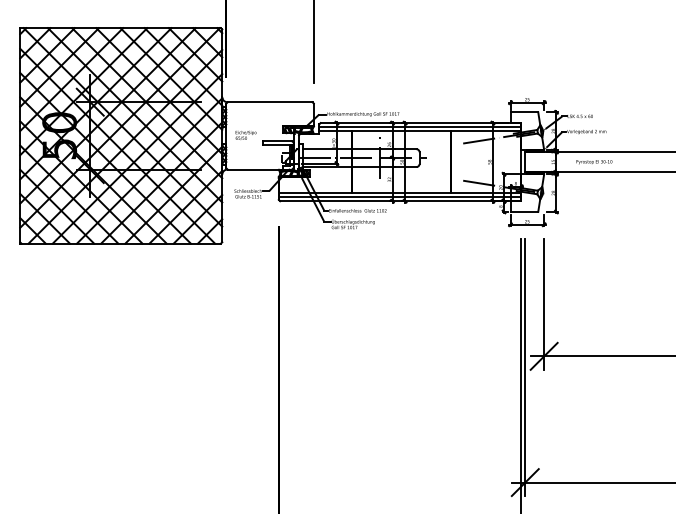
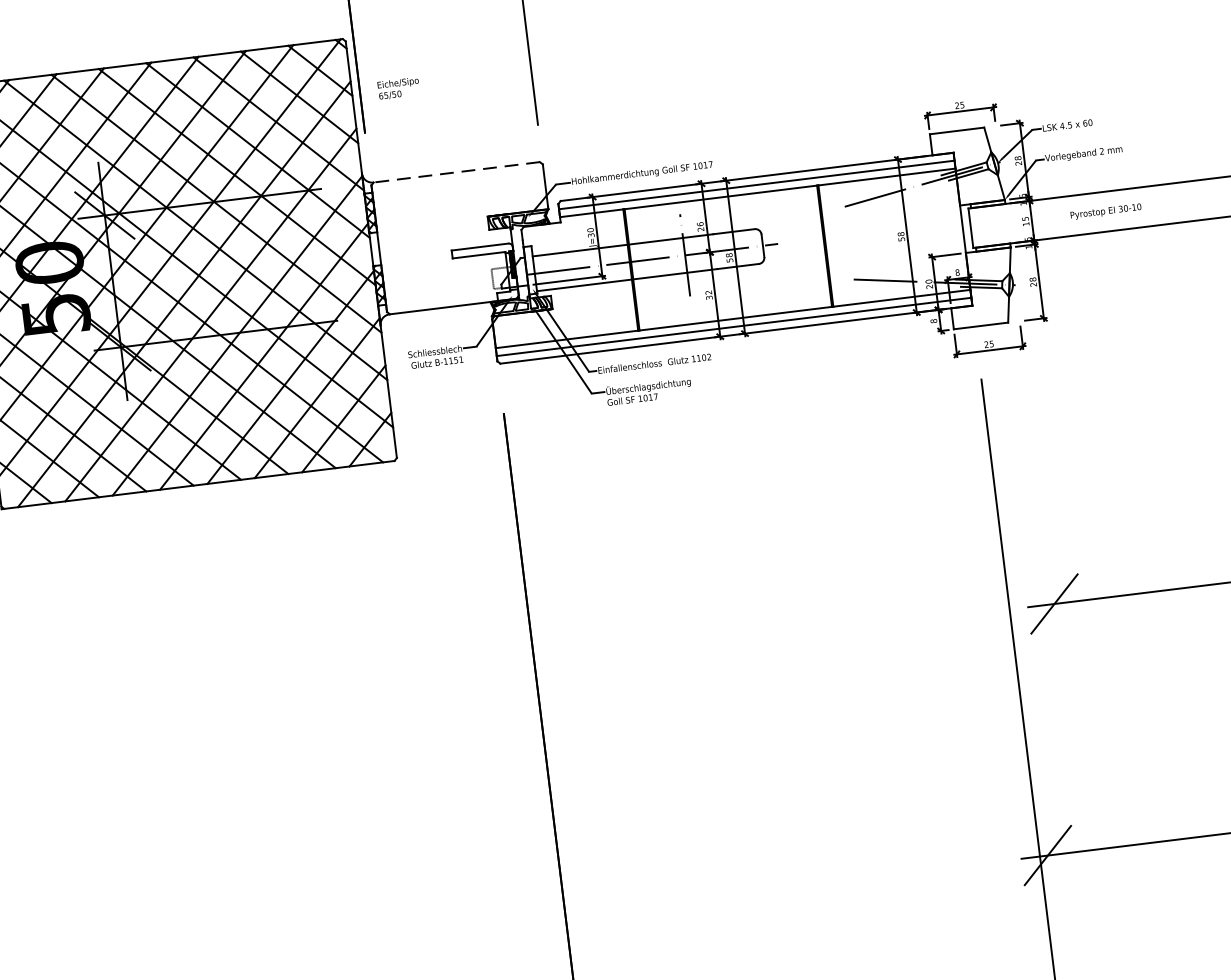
line: (269, 102) -> (455, 172), solid -> dashed
text: (245, 135) -> (397, 88), moved
line: (544, 303) -> (1042, 500), removed
line: (525, 367) -> (1020, 630), removed

